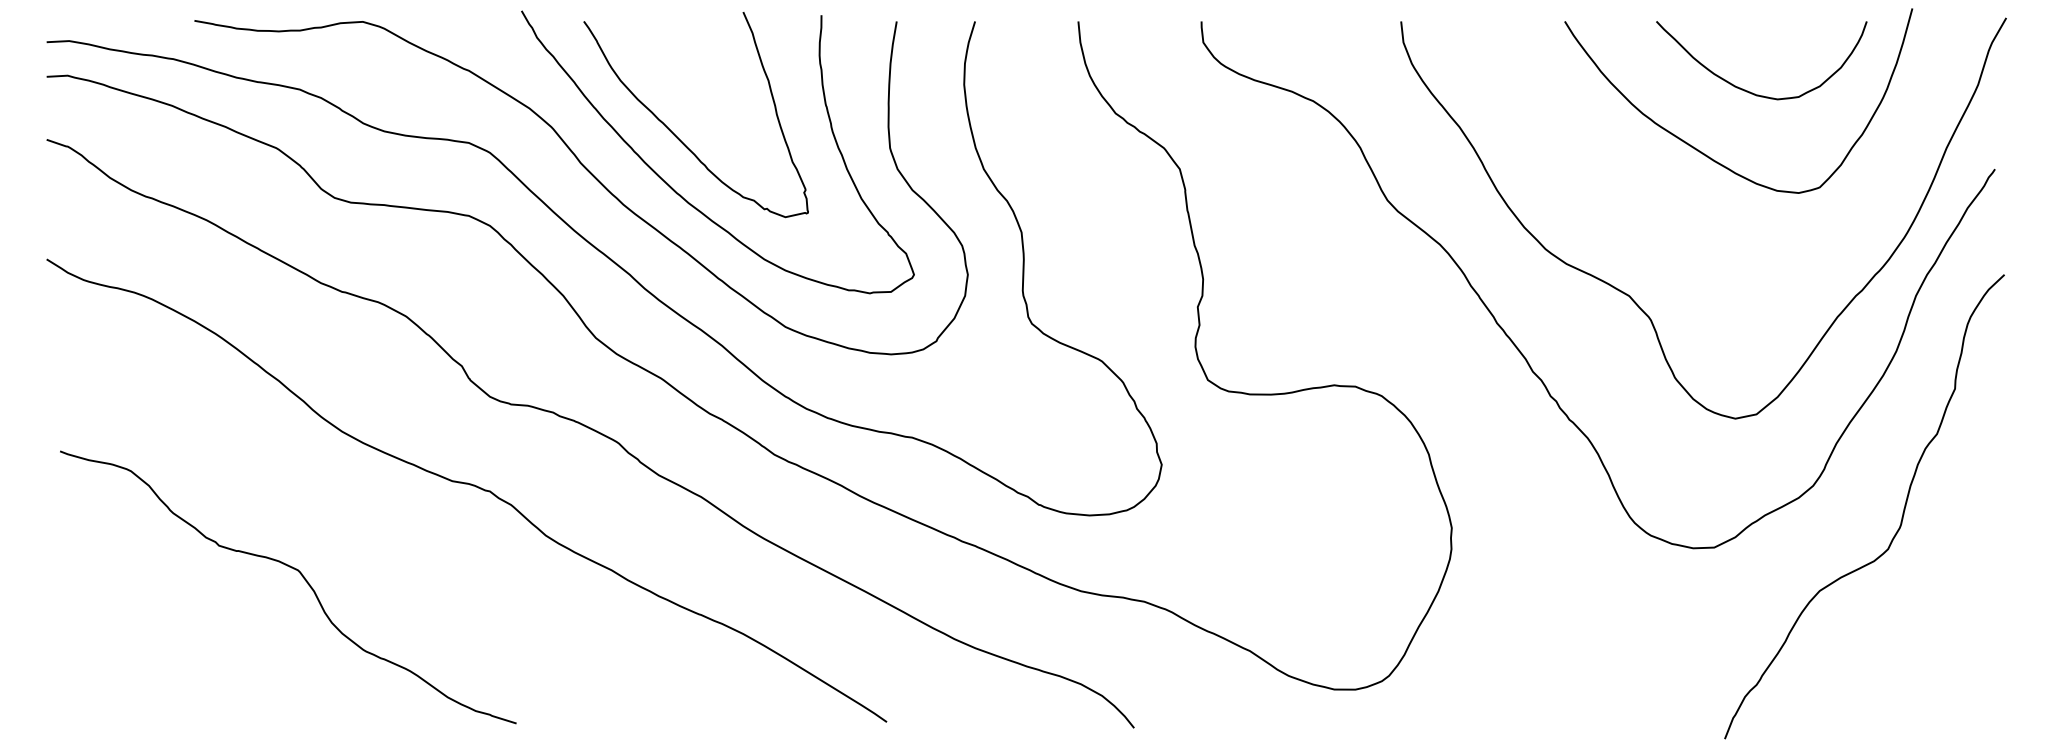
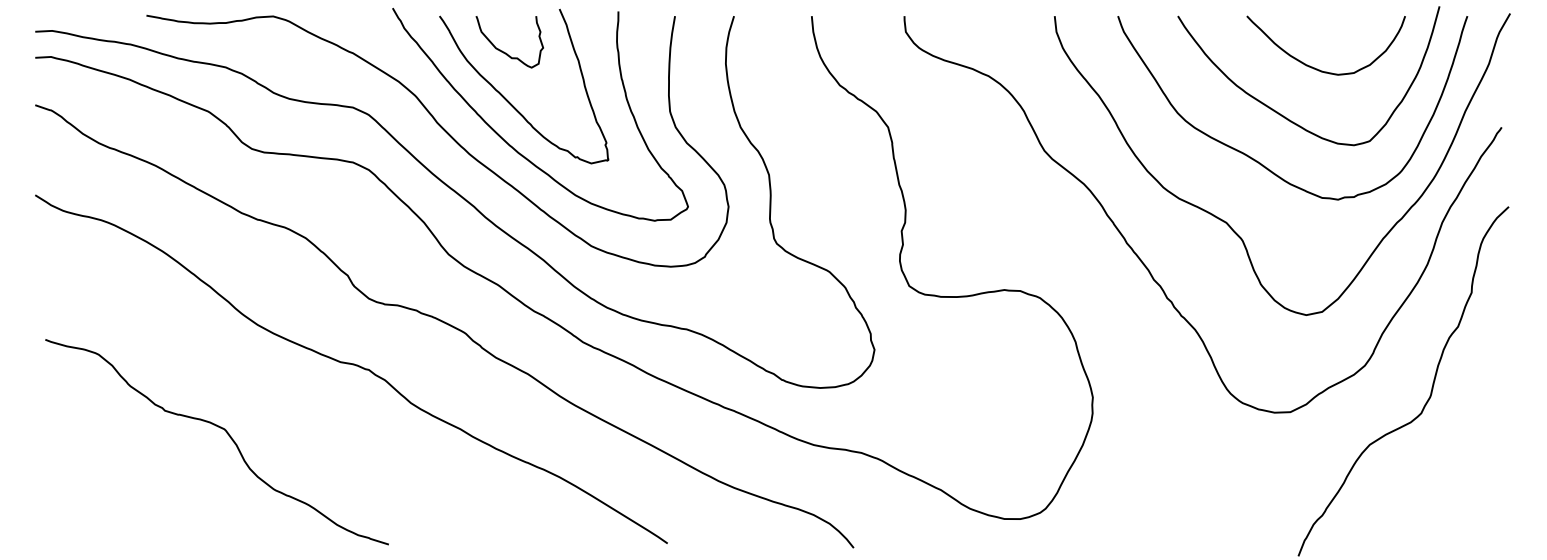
curve: (669, 68) -> (504, 51), added
curve: (1671, 214) -> (1258, 161), added

